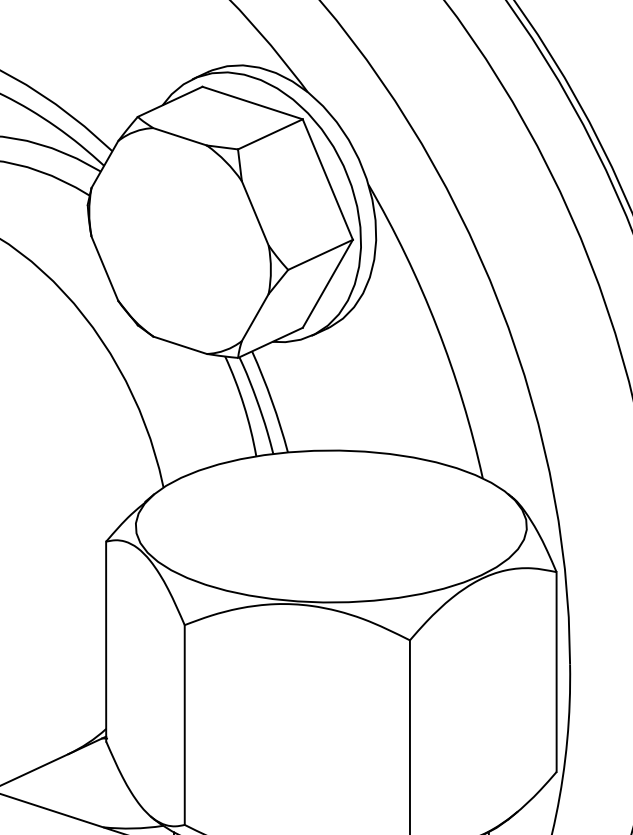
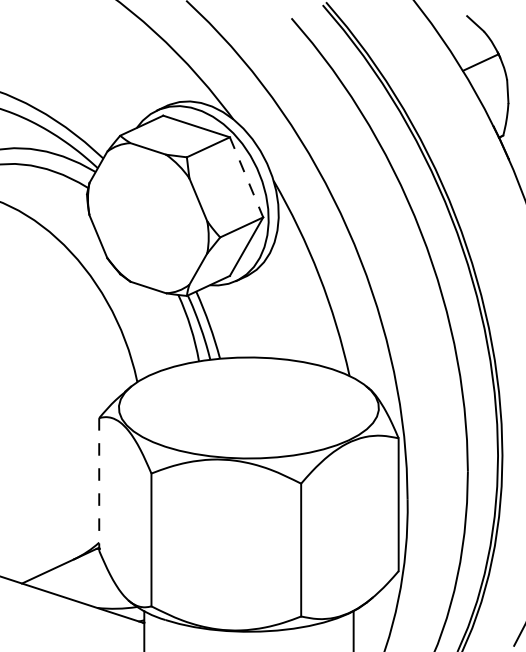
line: (327, 179) -> (246, 177), solid -> dashed
line: (106, 643) -> (99, 485), solid -> dashed

